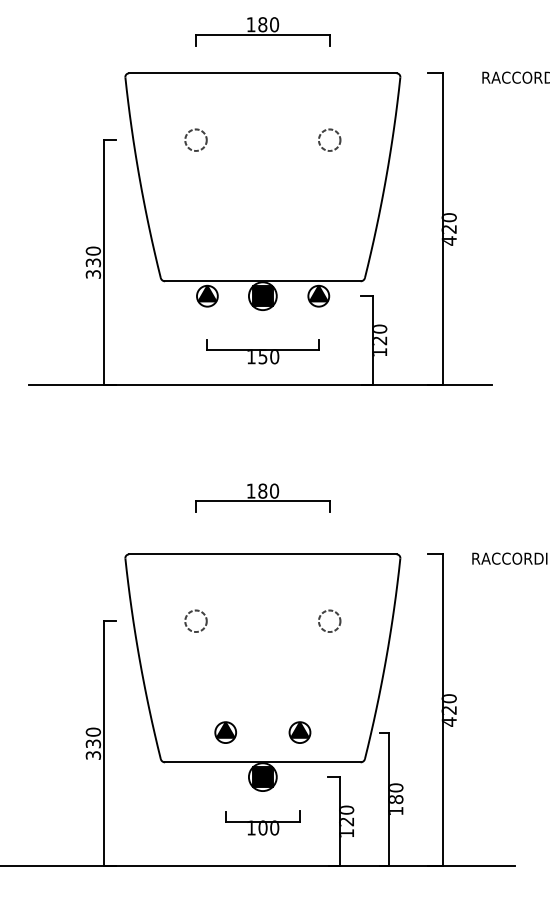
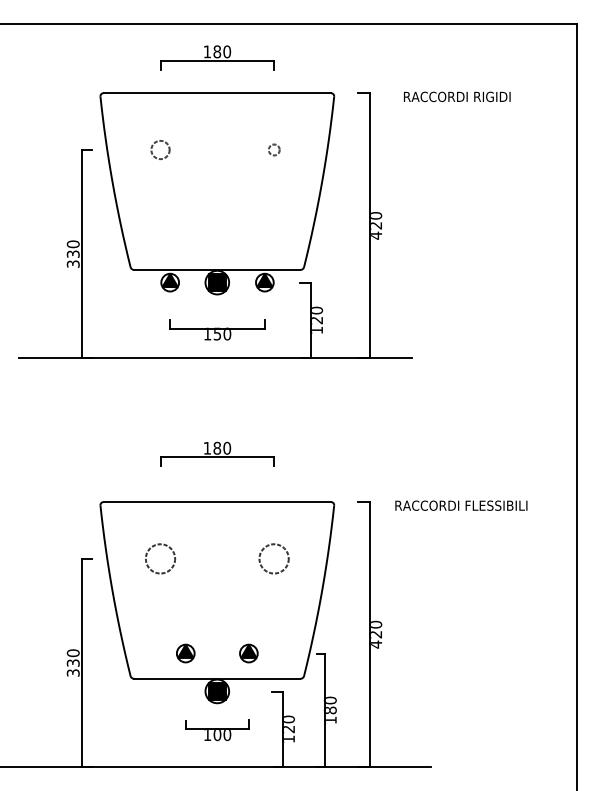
circle: (330, 139) -> (274, 149), size x0.6
circle: (196, 620) -> (160, 558), size x1.6
circle: (328, 620) -> (273, 558), size x1.6

